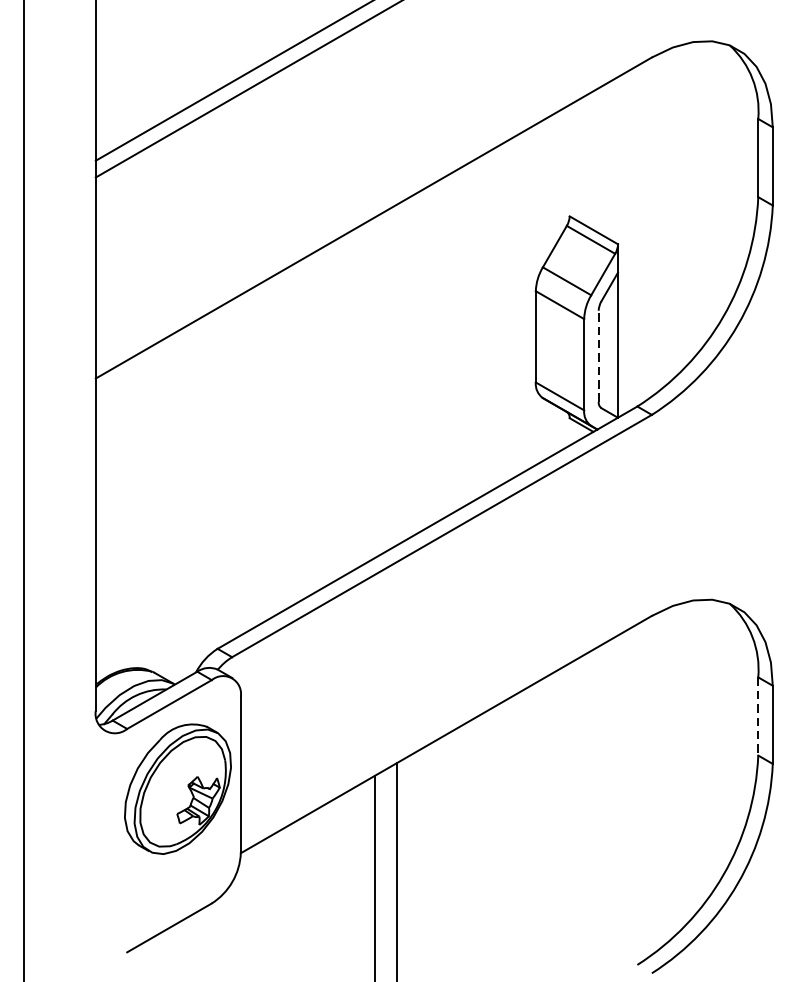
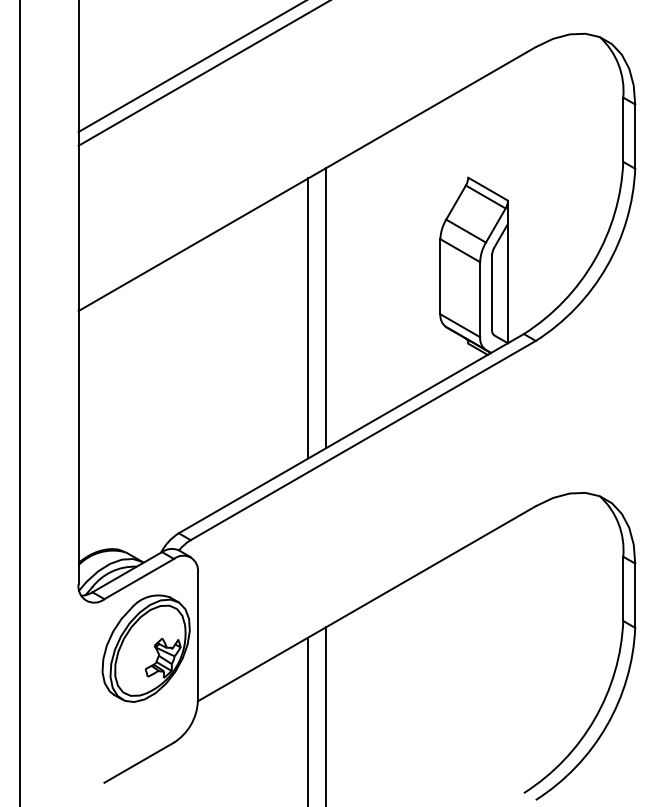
line: (599, 355) -> (492, 292), dashed -> solid
line: (396, 375) -> (325, 308), added
line: (375, 387) -> (308, 318), added
line: (758, 717) -> (623, 589), dashed -> solid

